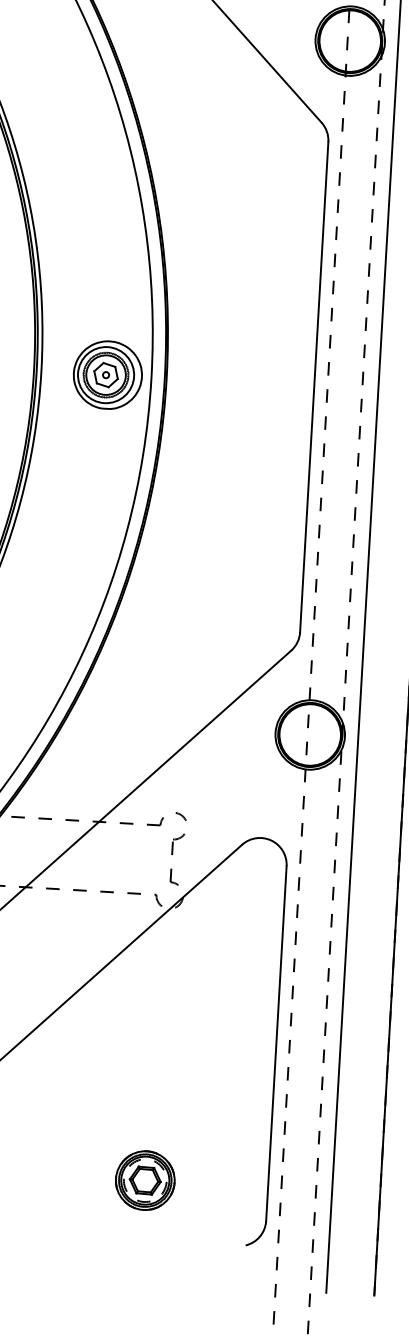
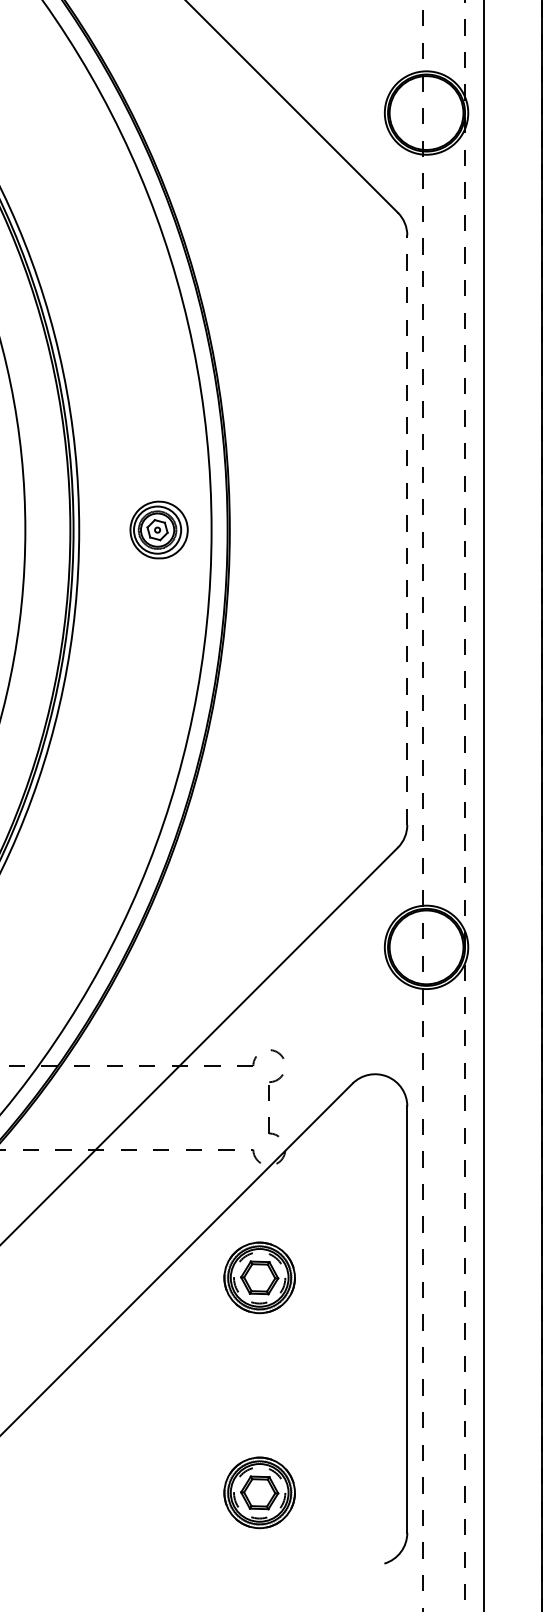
part: (107, 374) -> (158, 529), size x0.7
line: (314, 387) -> (407, 530), solid -> dashed
part: (155, 1001) -> (259, 1277), added

